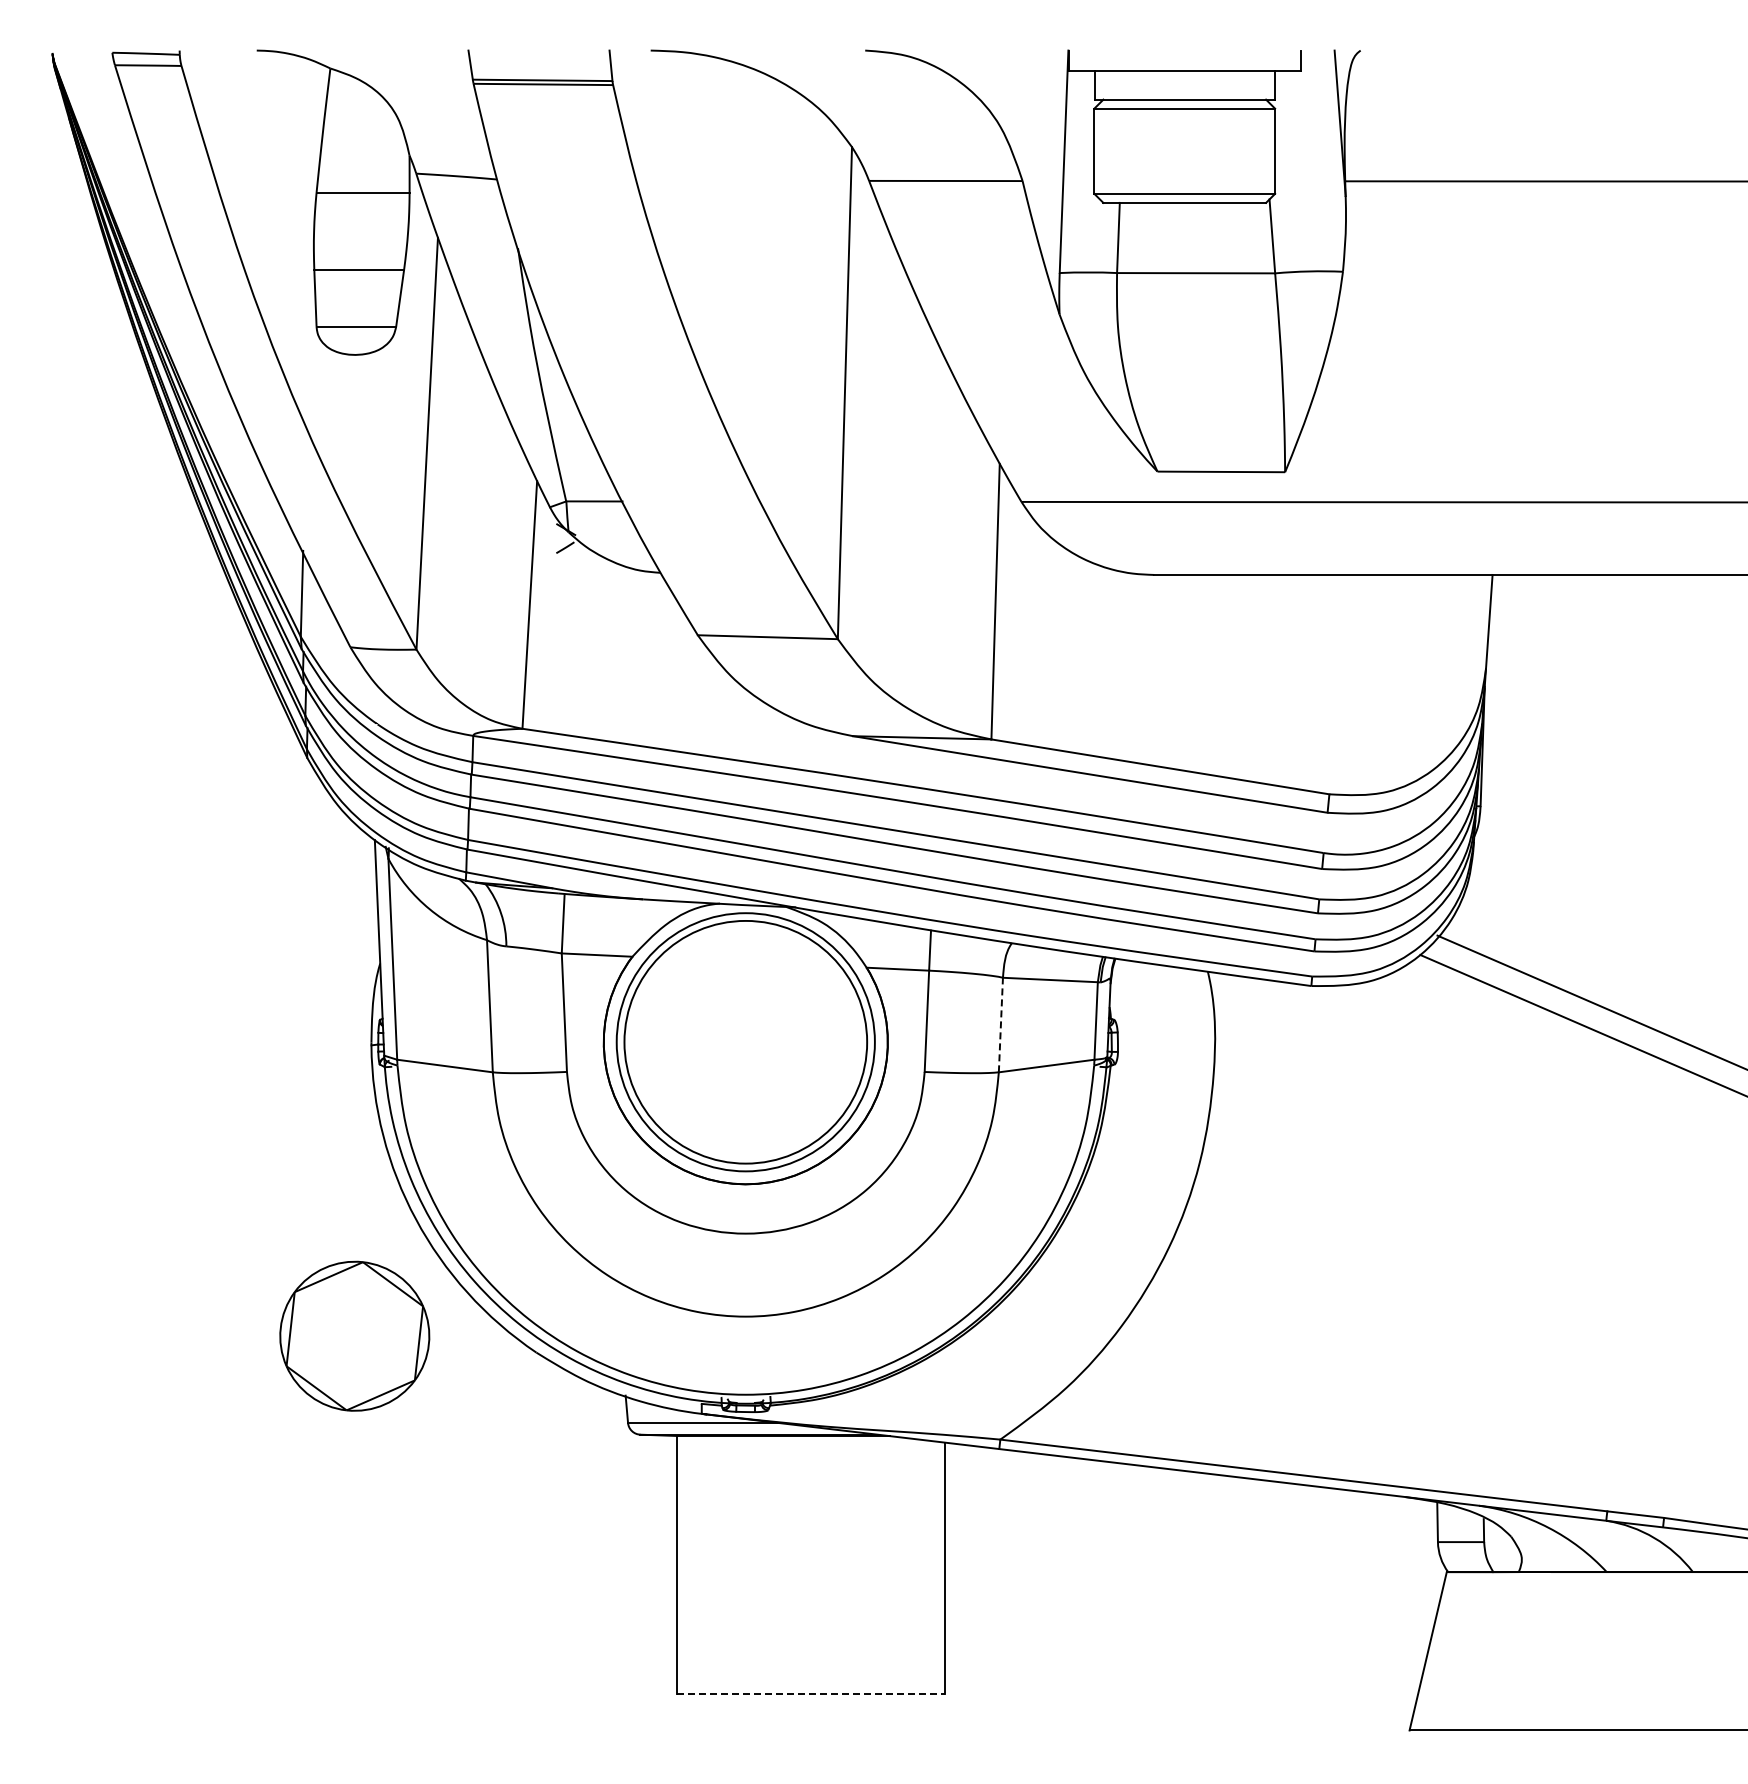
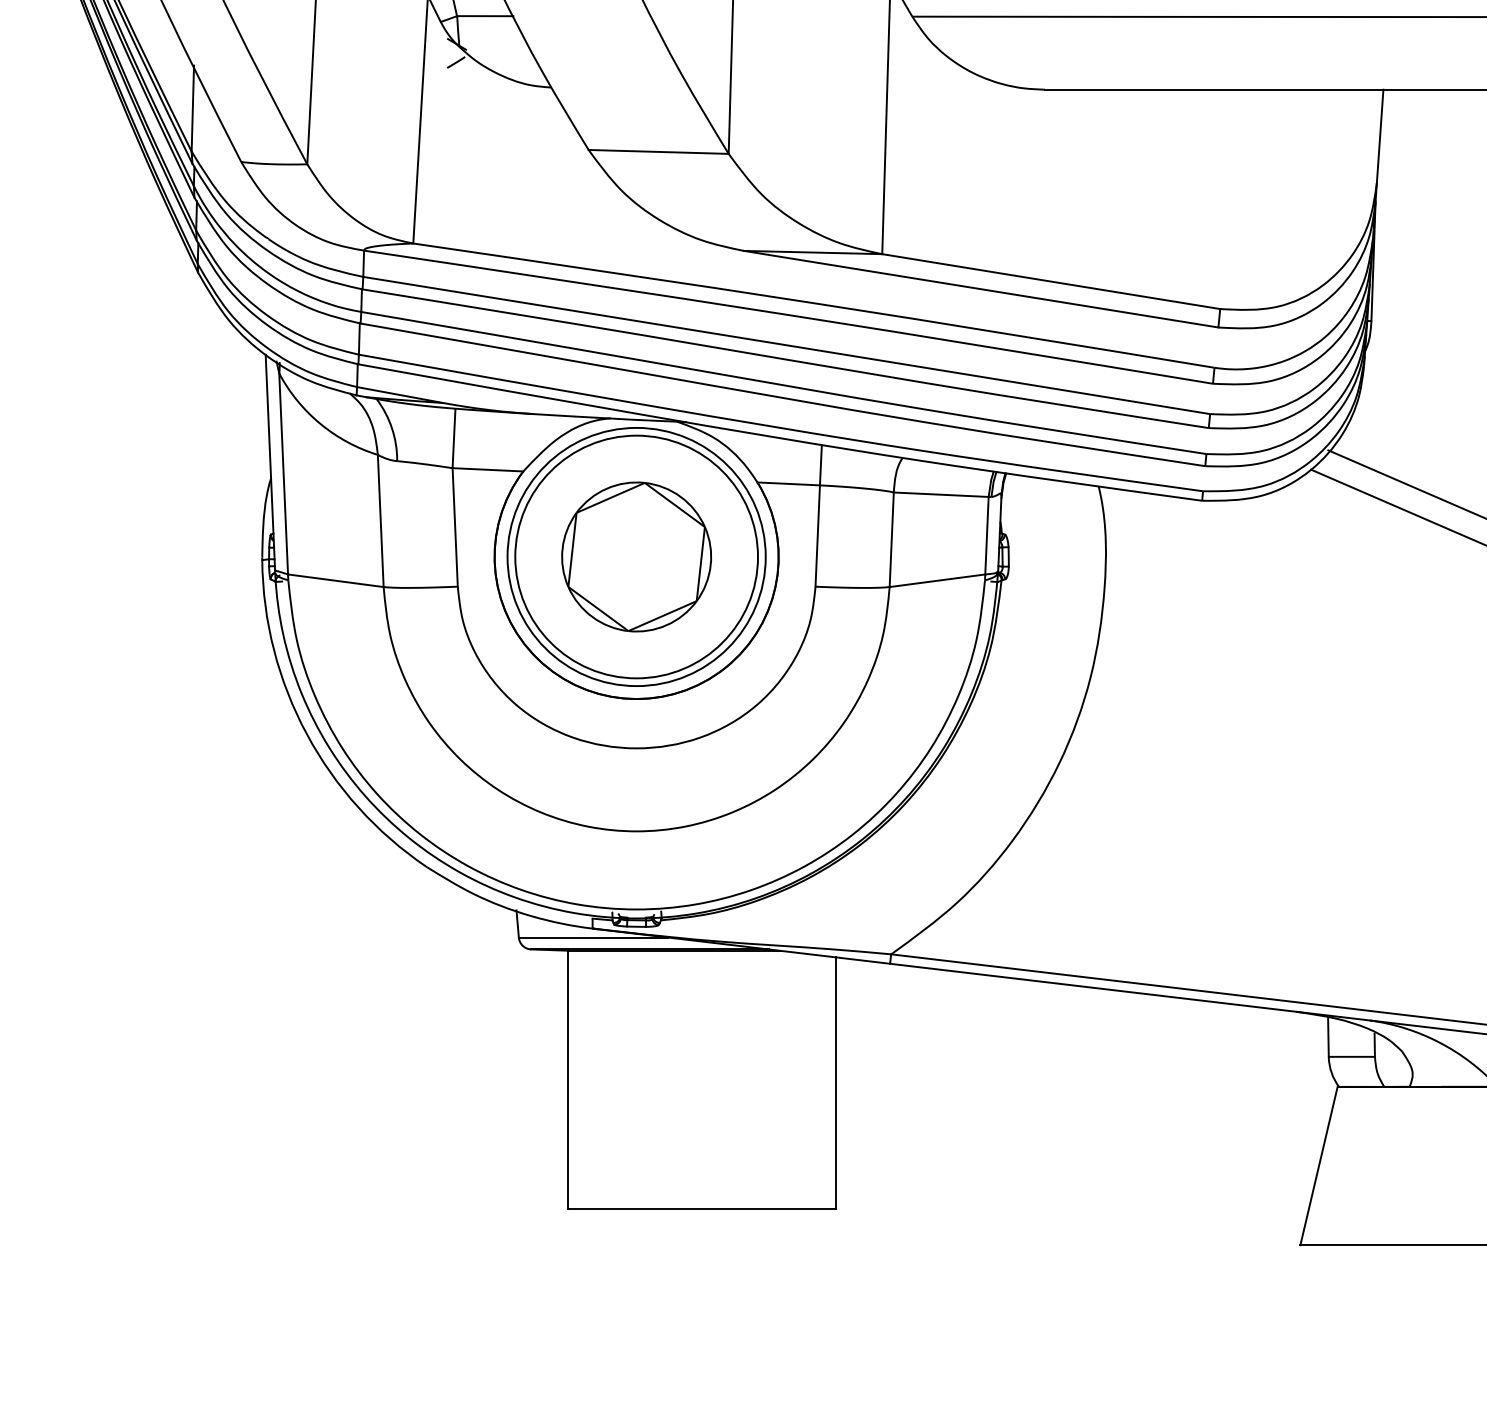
line: (1000, 1024) -> (891, 539), dashed -> solid
part: (354, 1335) -> (636, 556), moved
line: (811, 1694) -> (702, 1209), dashed -> solid

